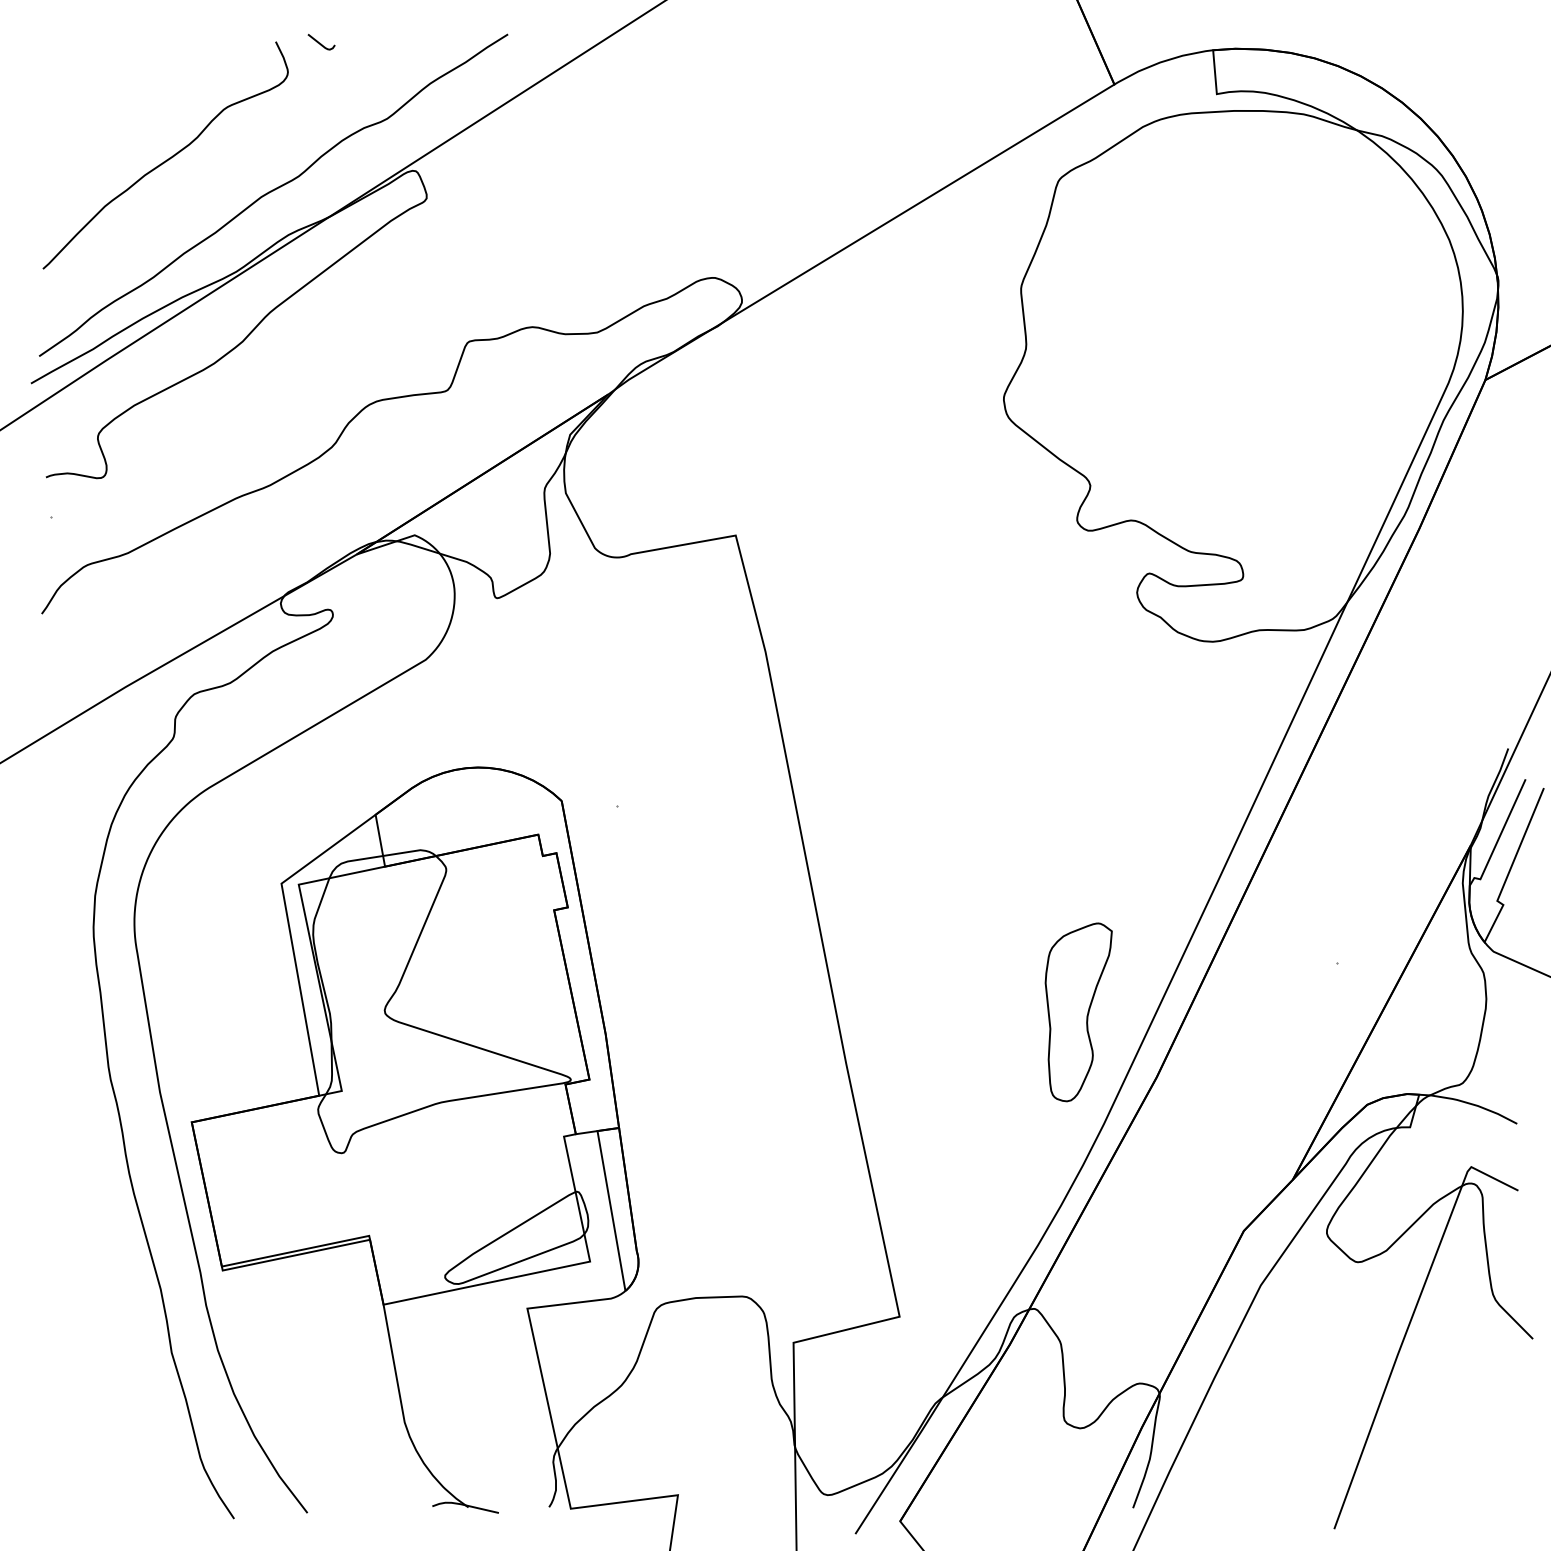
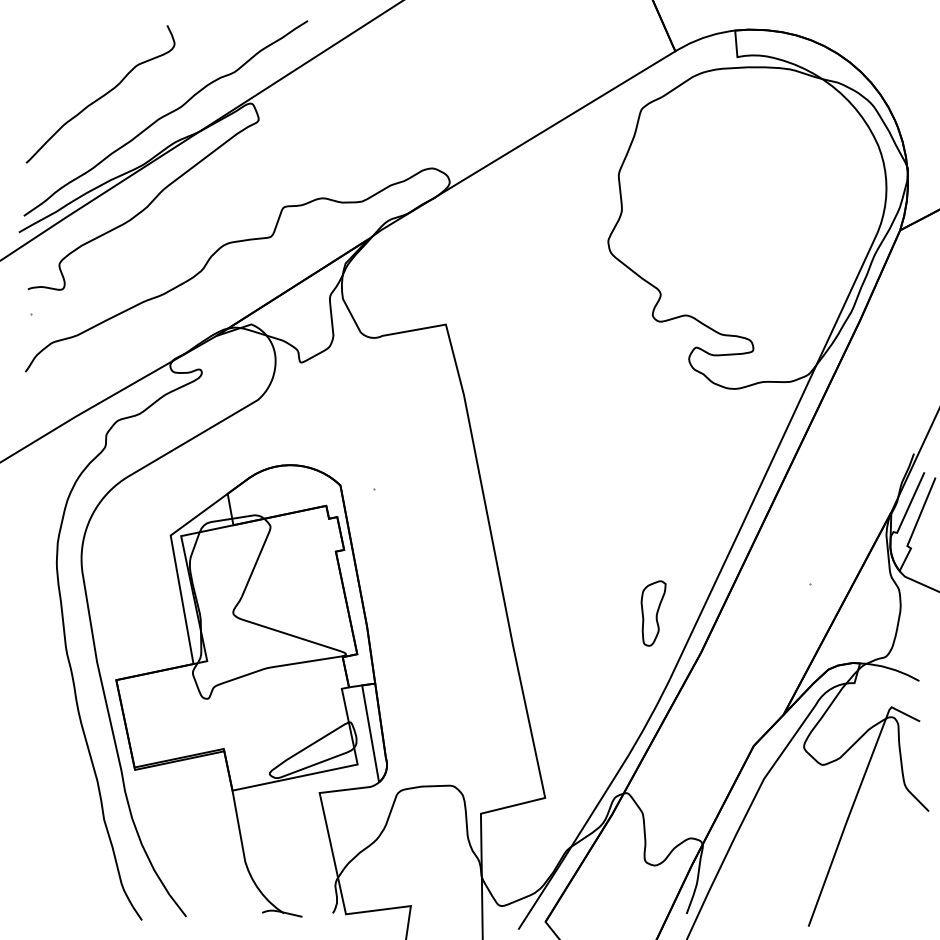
curve: (320, 41) -> (194, 25), removed
part: (1078, 1012) -> (653, 613), size x0.6

